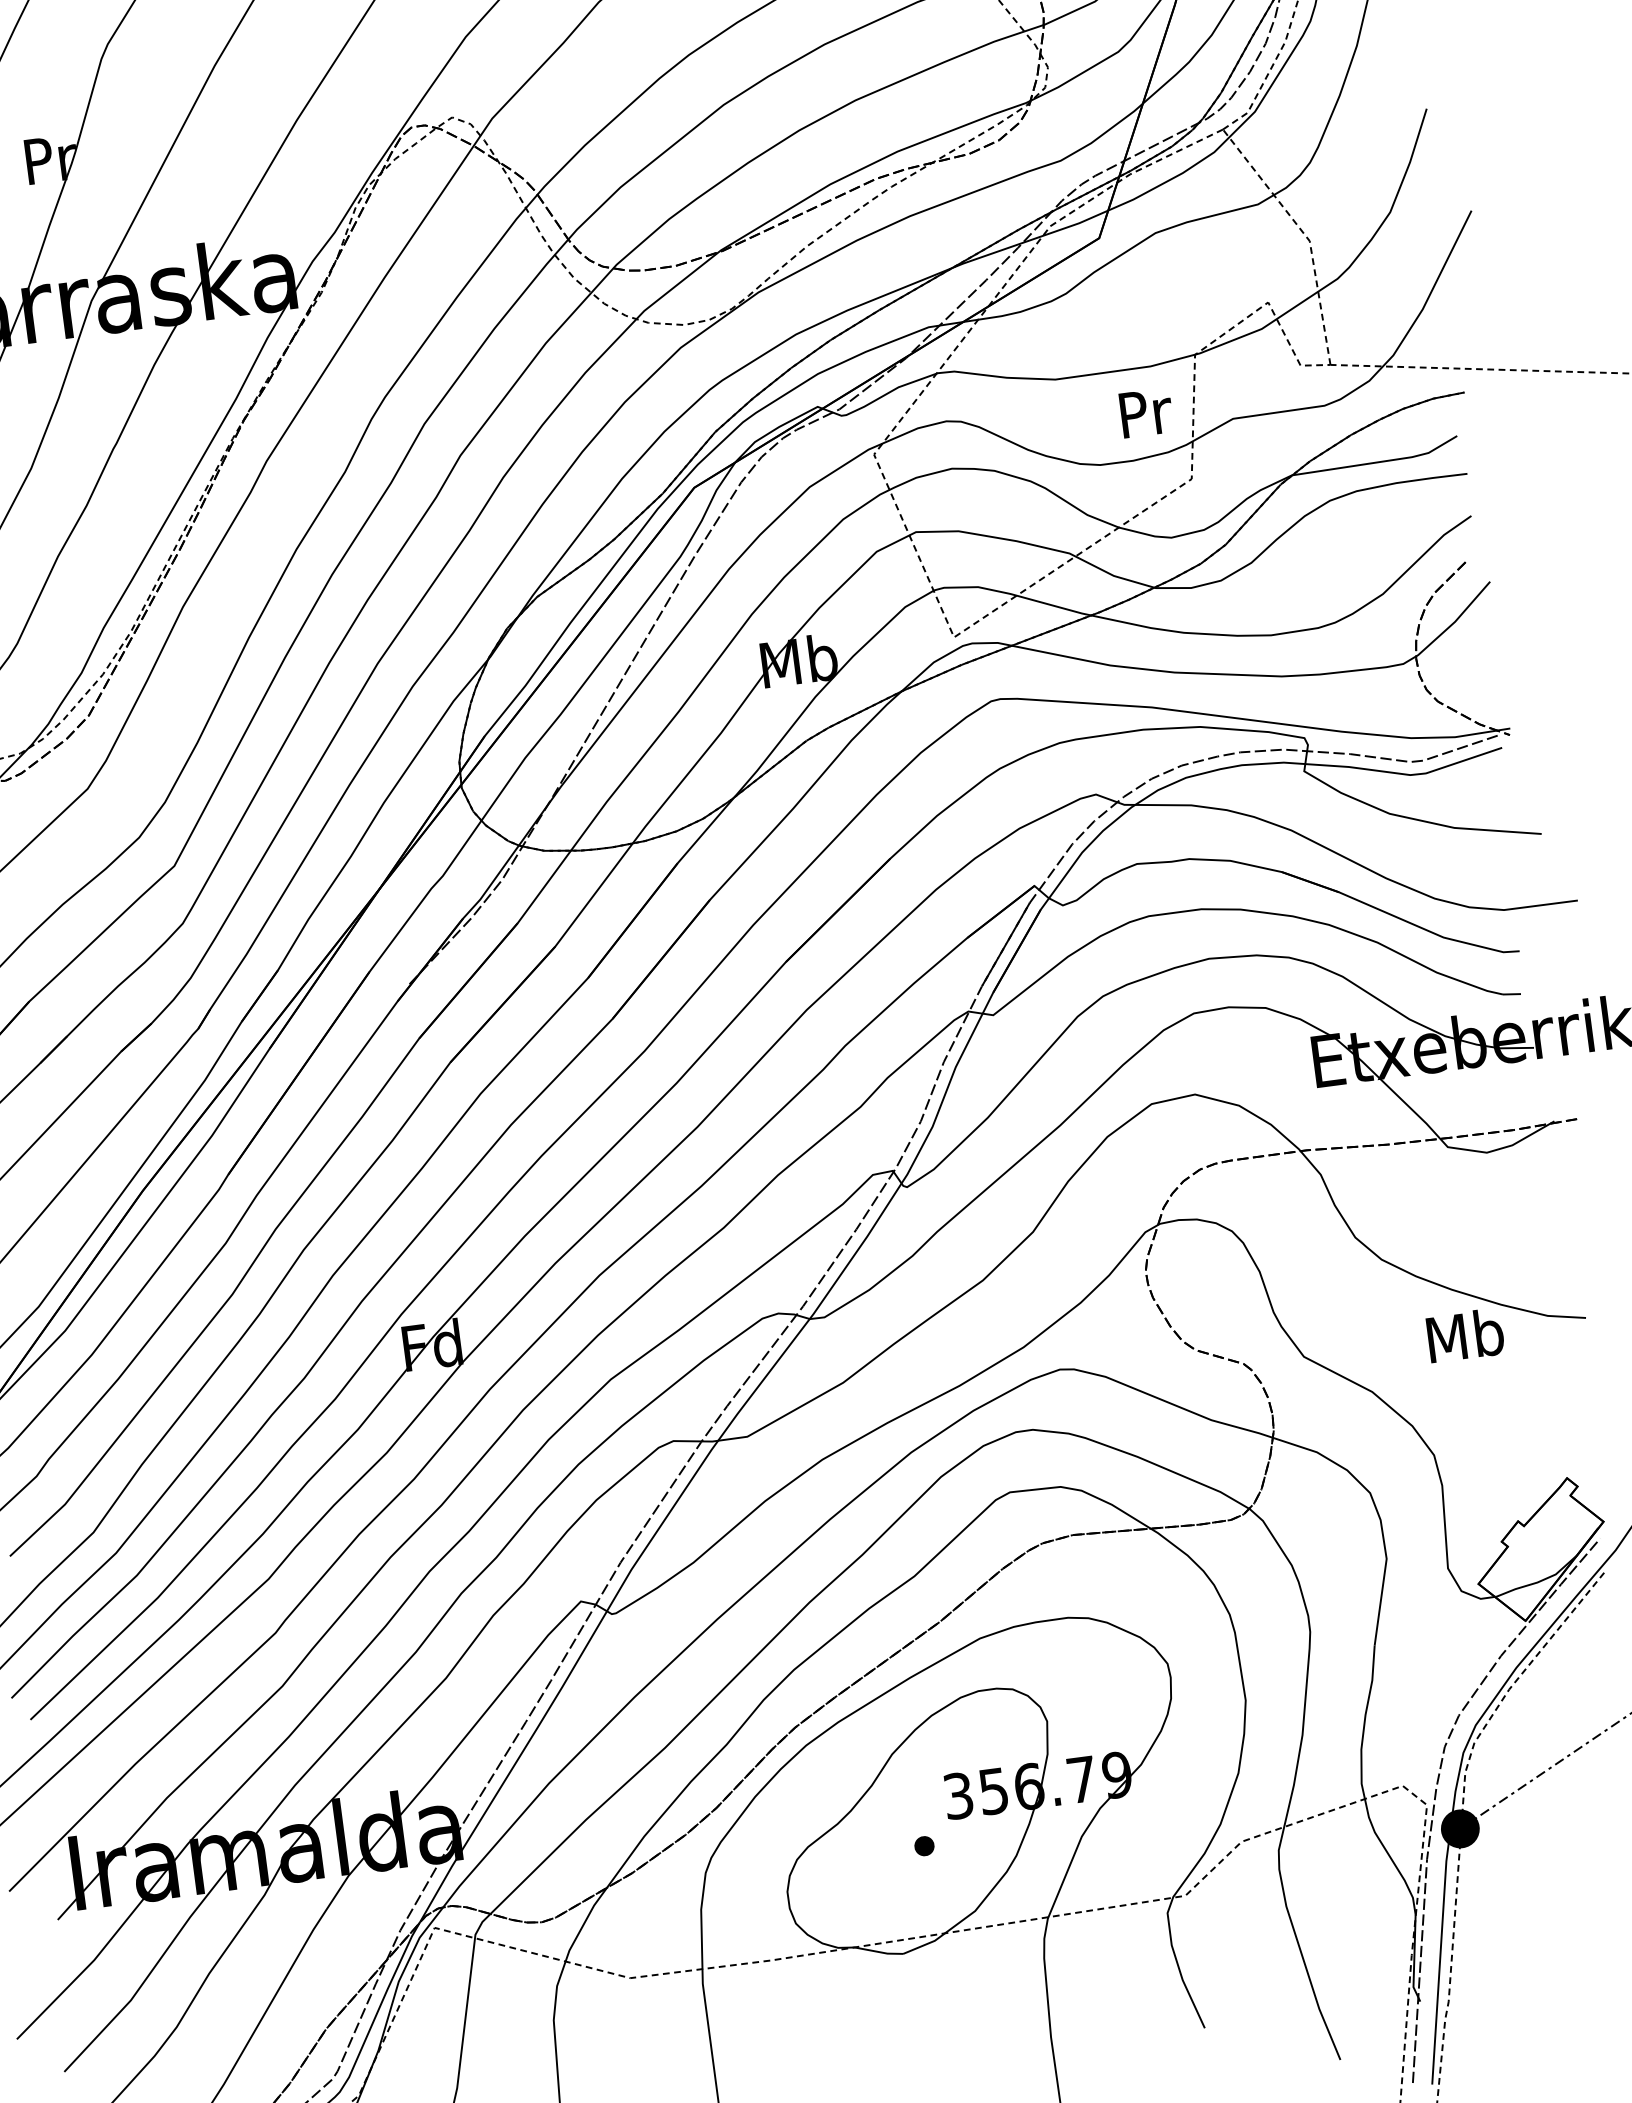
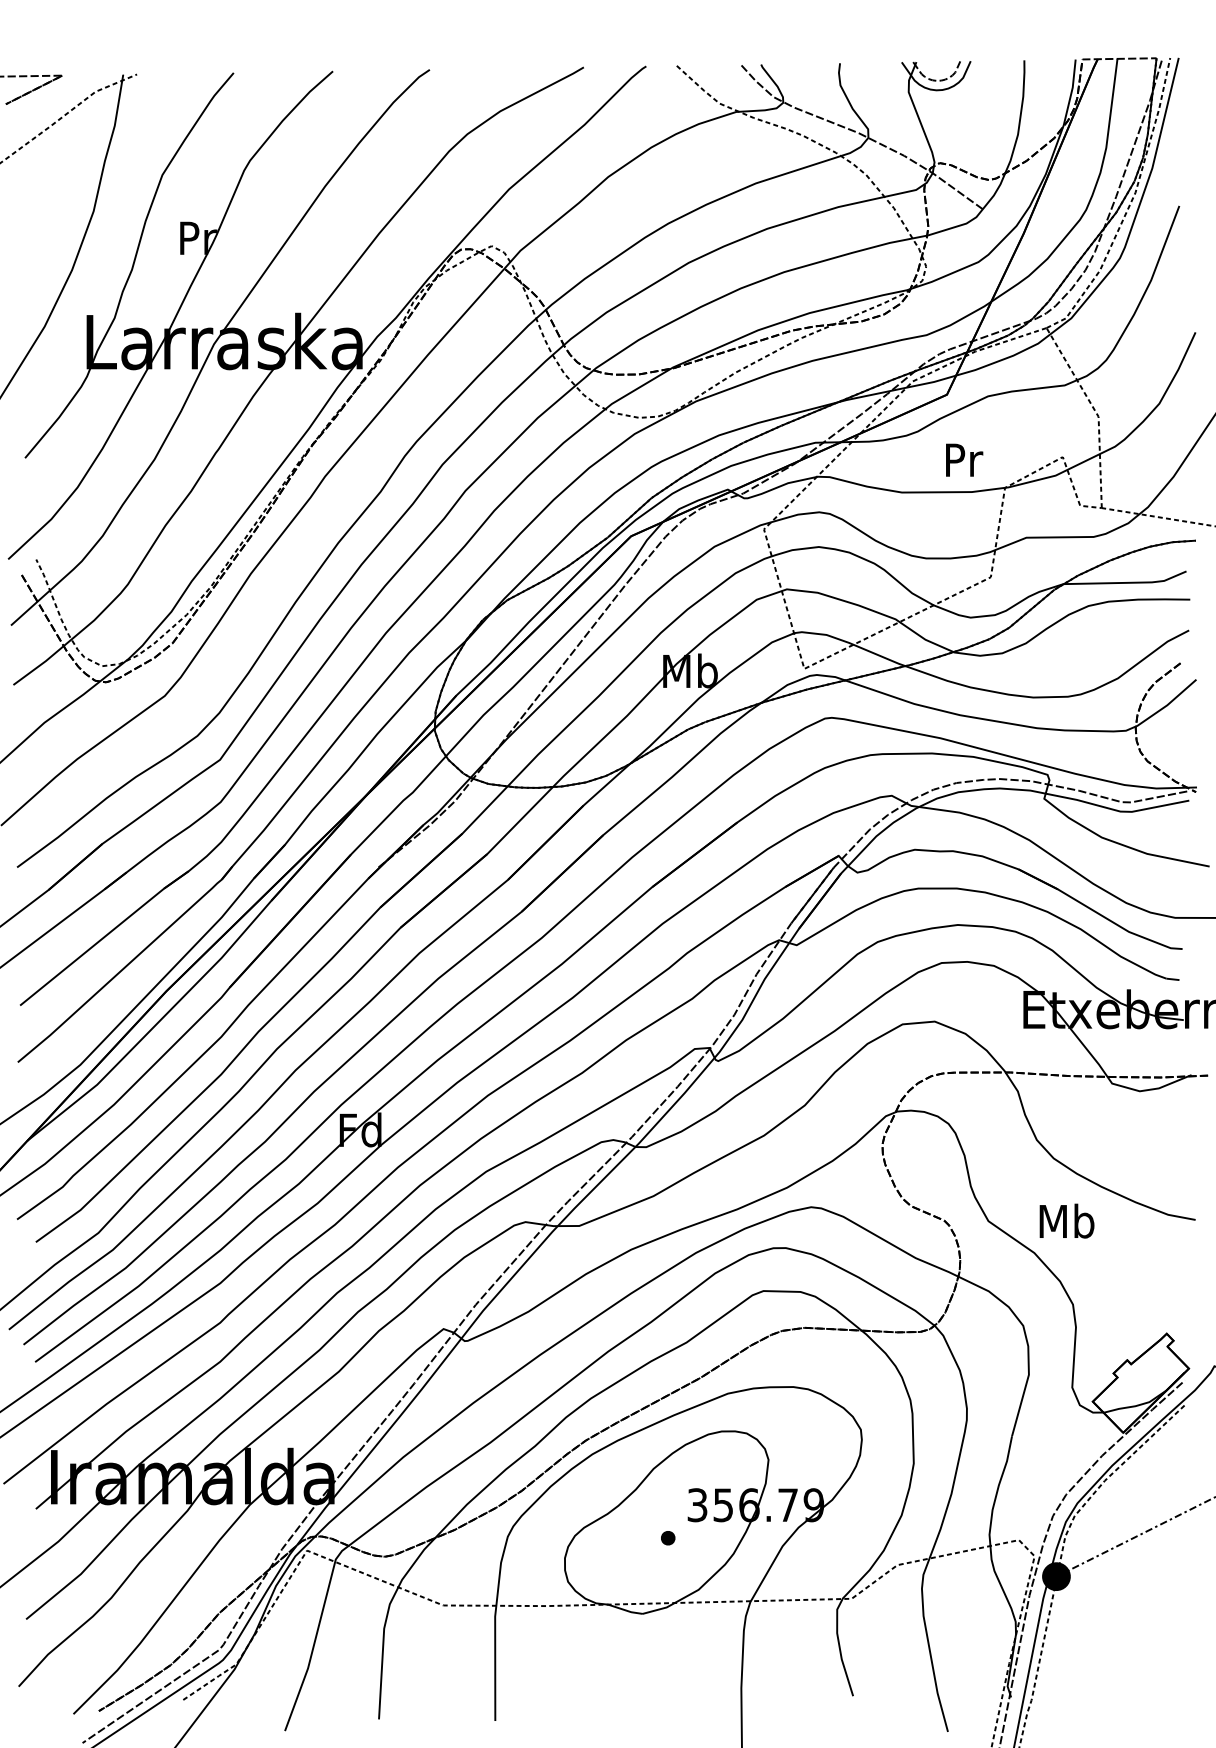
text: (1146, 411) -> (964, 459), moved
text: (1464, 1334) -> (1066, 1220), moved

